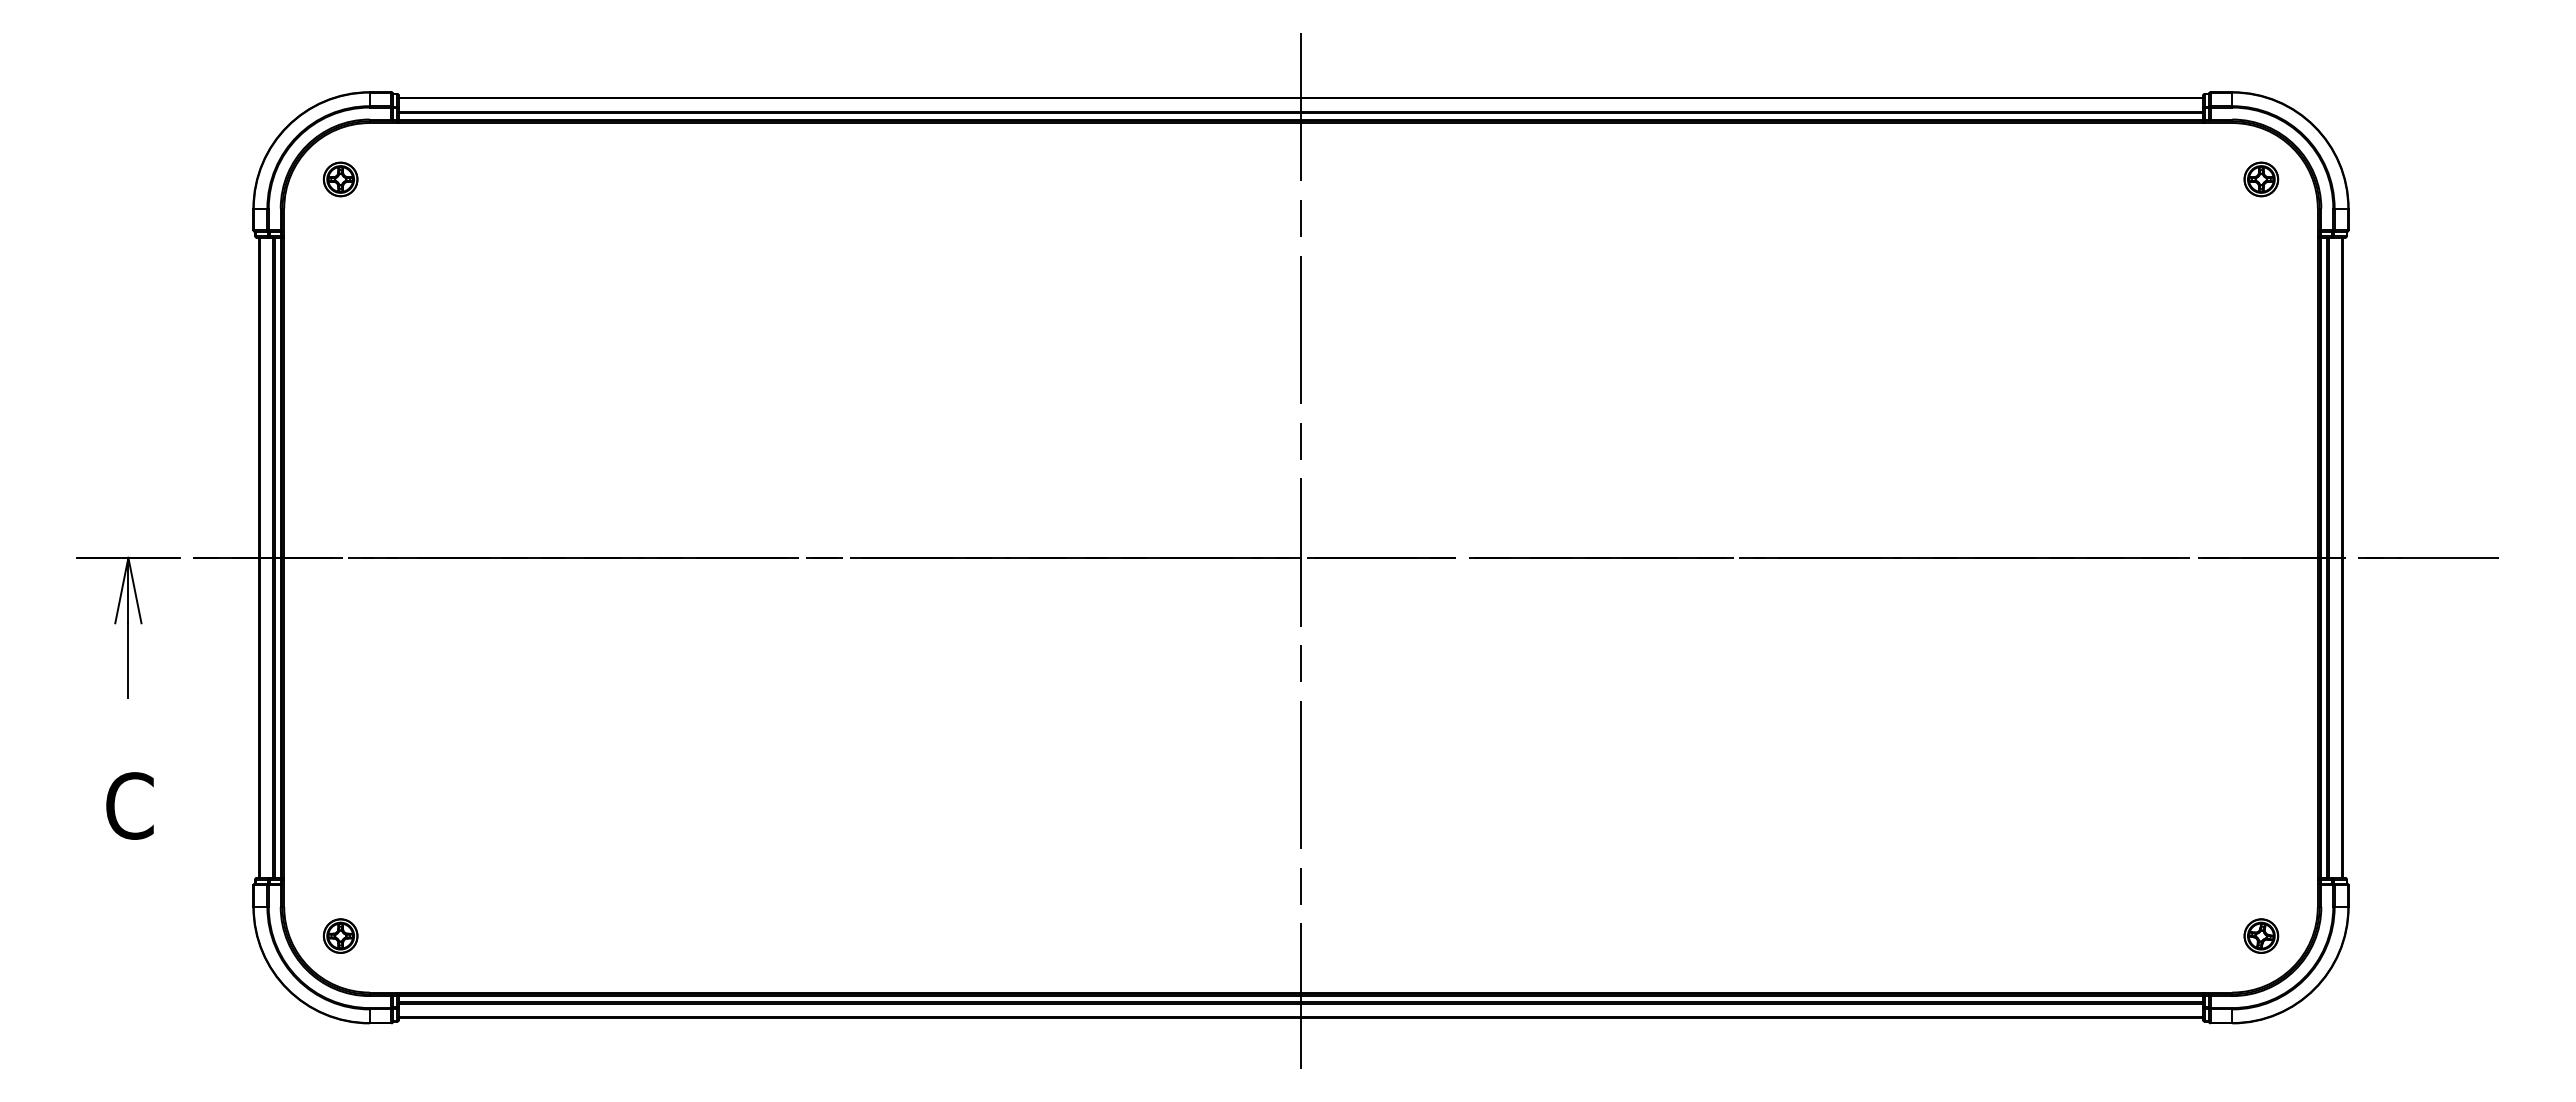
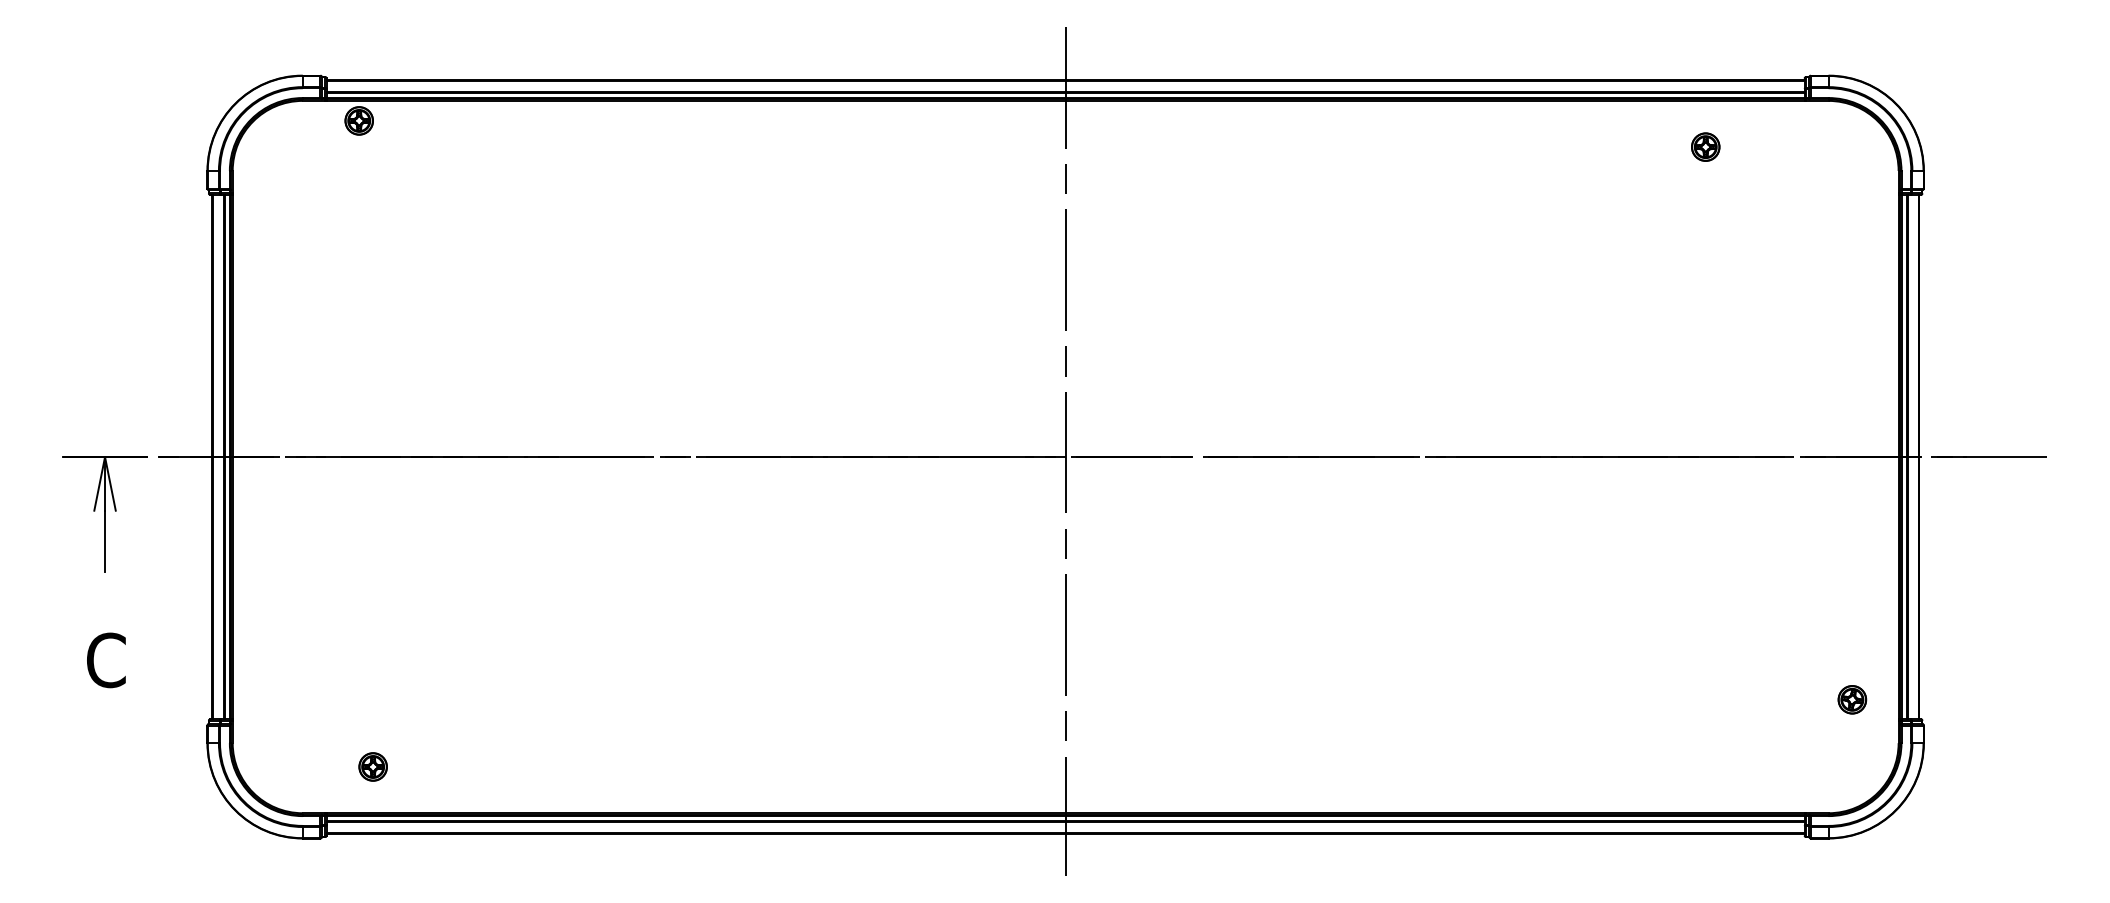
part: (340, 179) -> (359, 120), moved
part: (2261, 179) -> (1705, 147), moved
part: (340, 935) -> (373, 766), moved
part: (2261, 935) -> (1852, 699), moved

